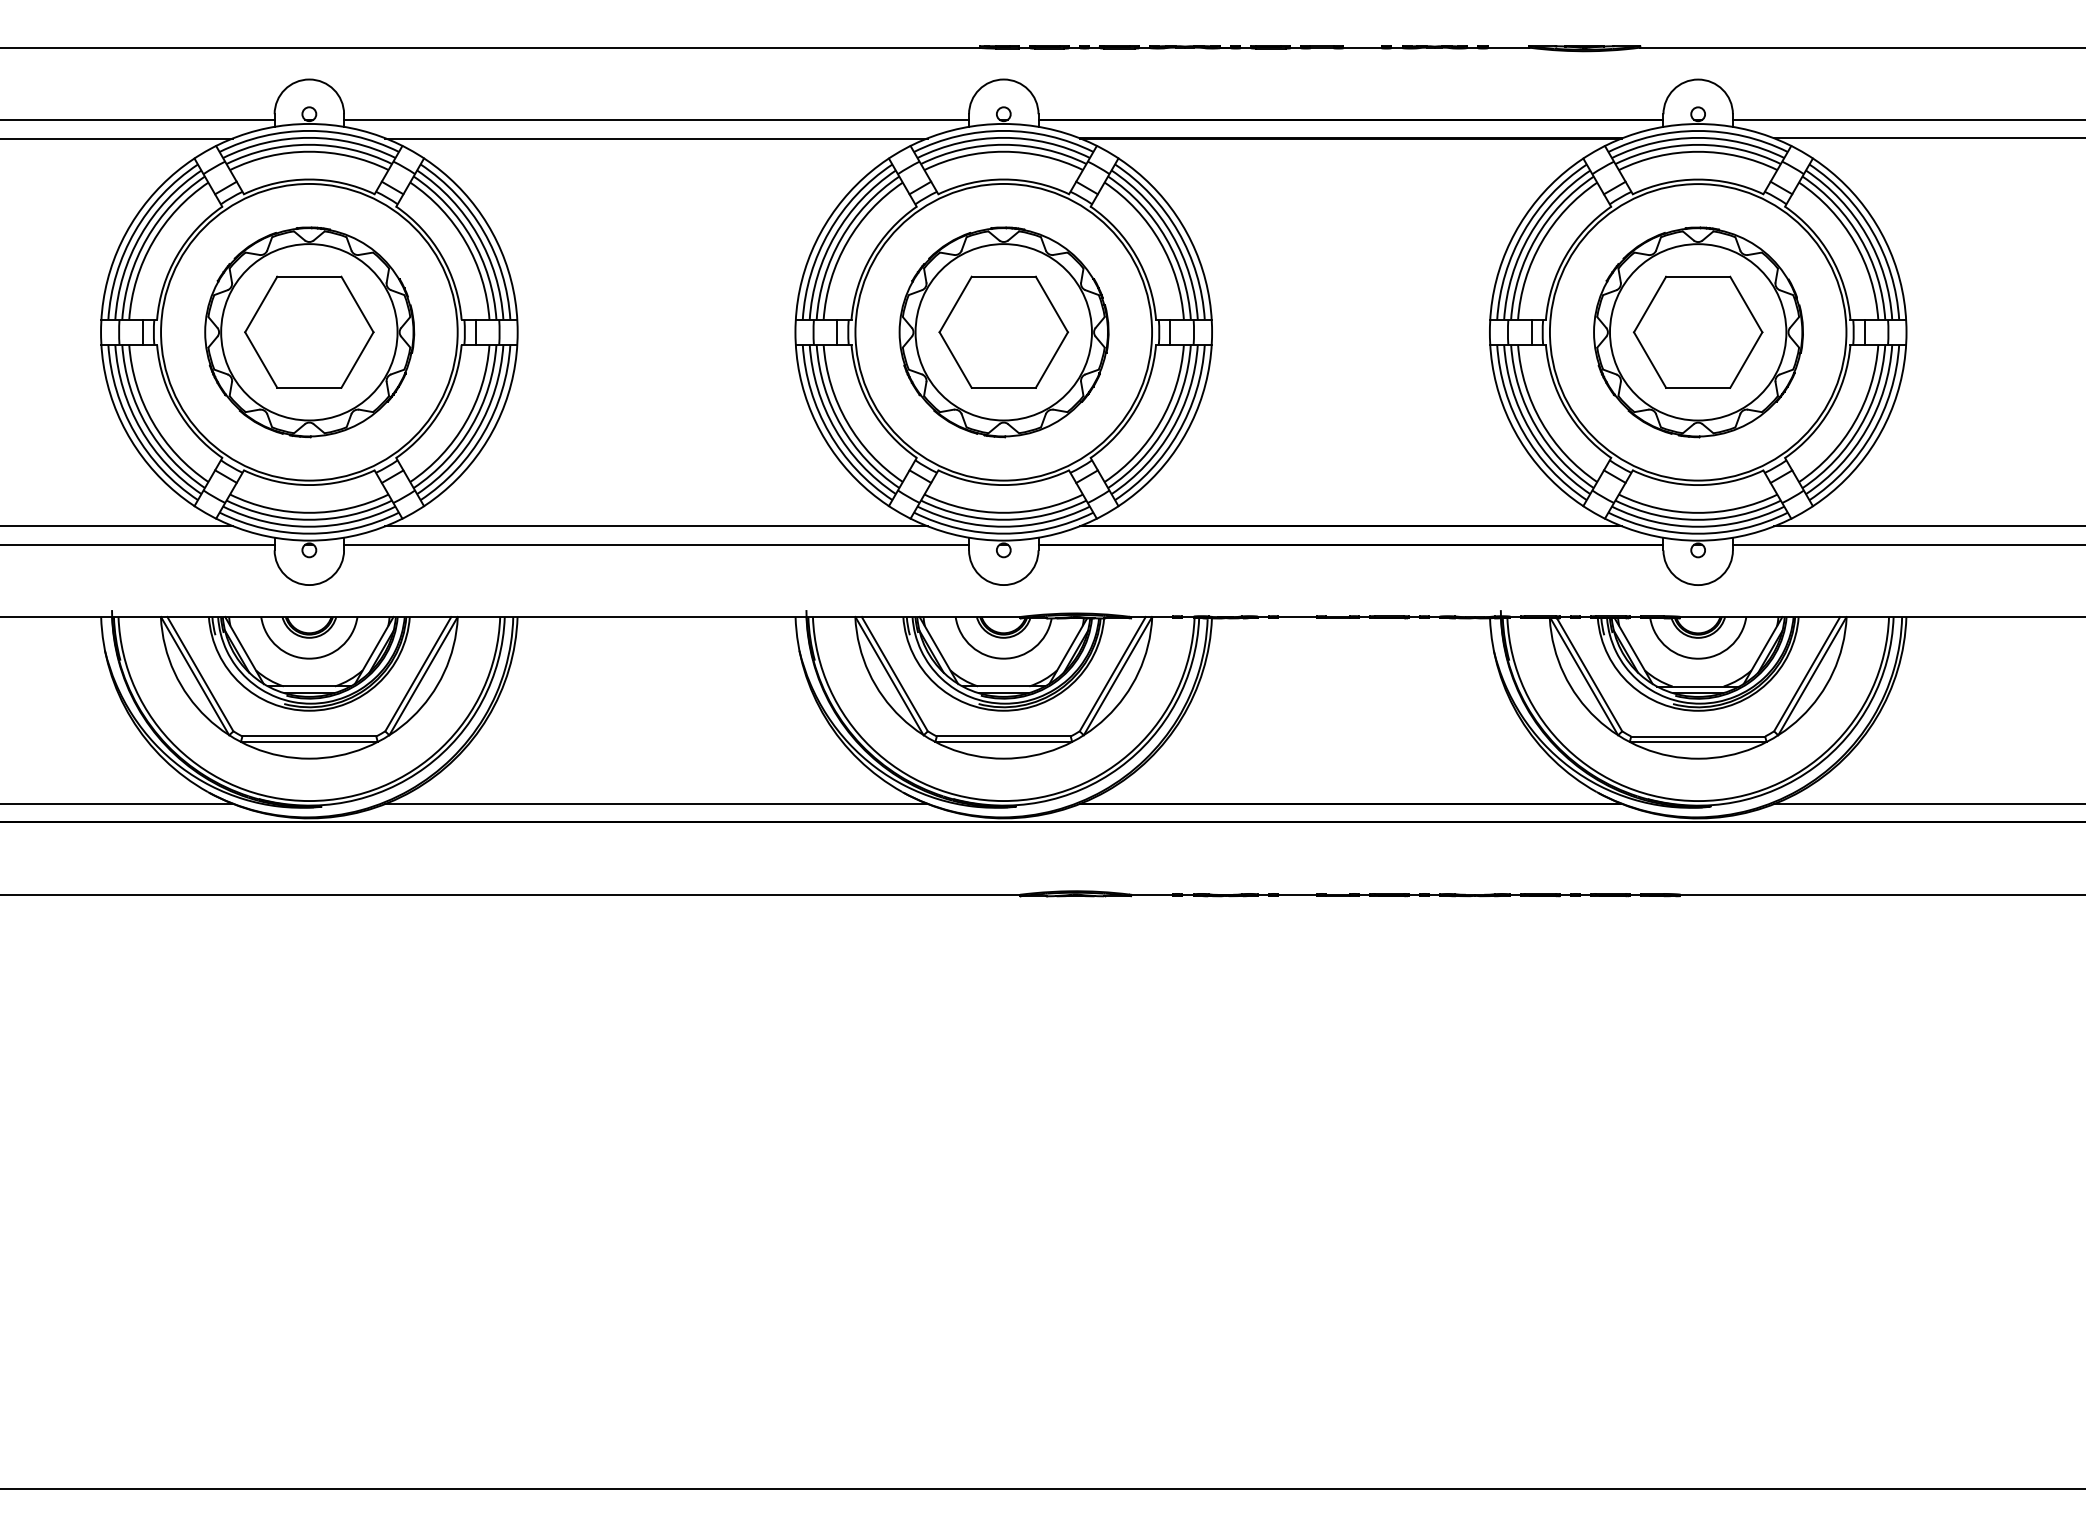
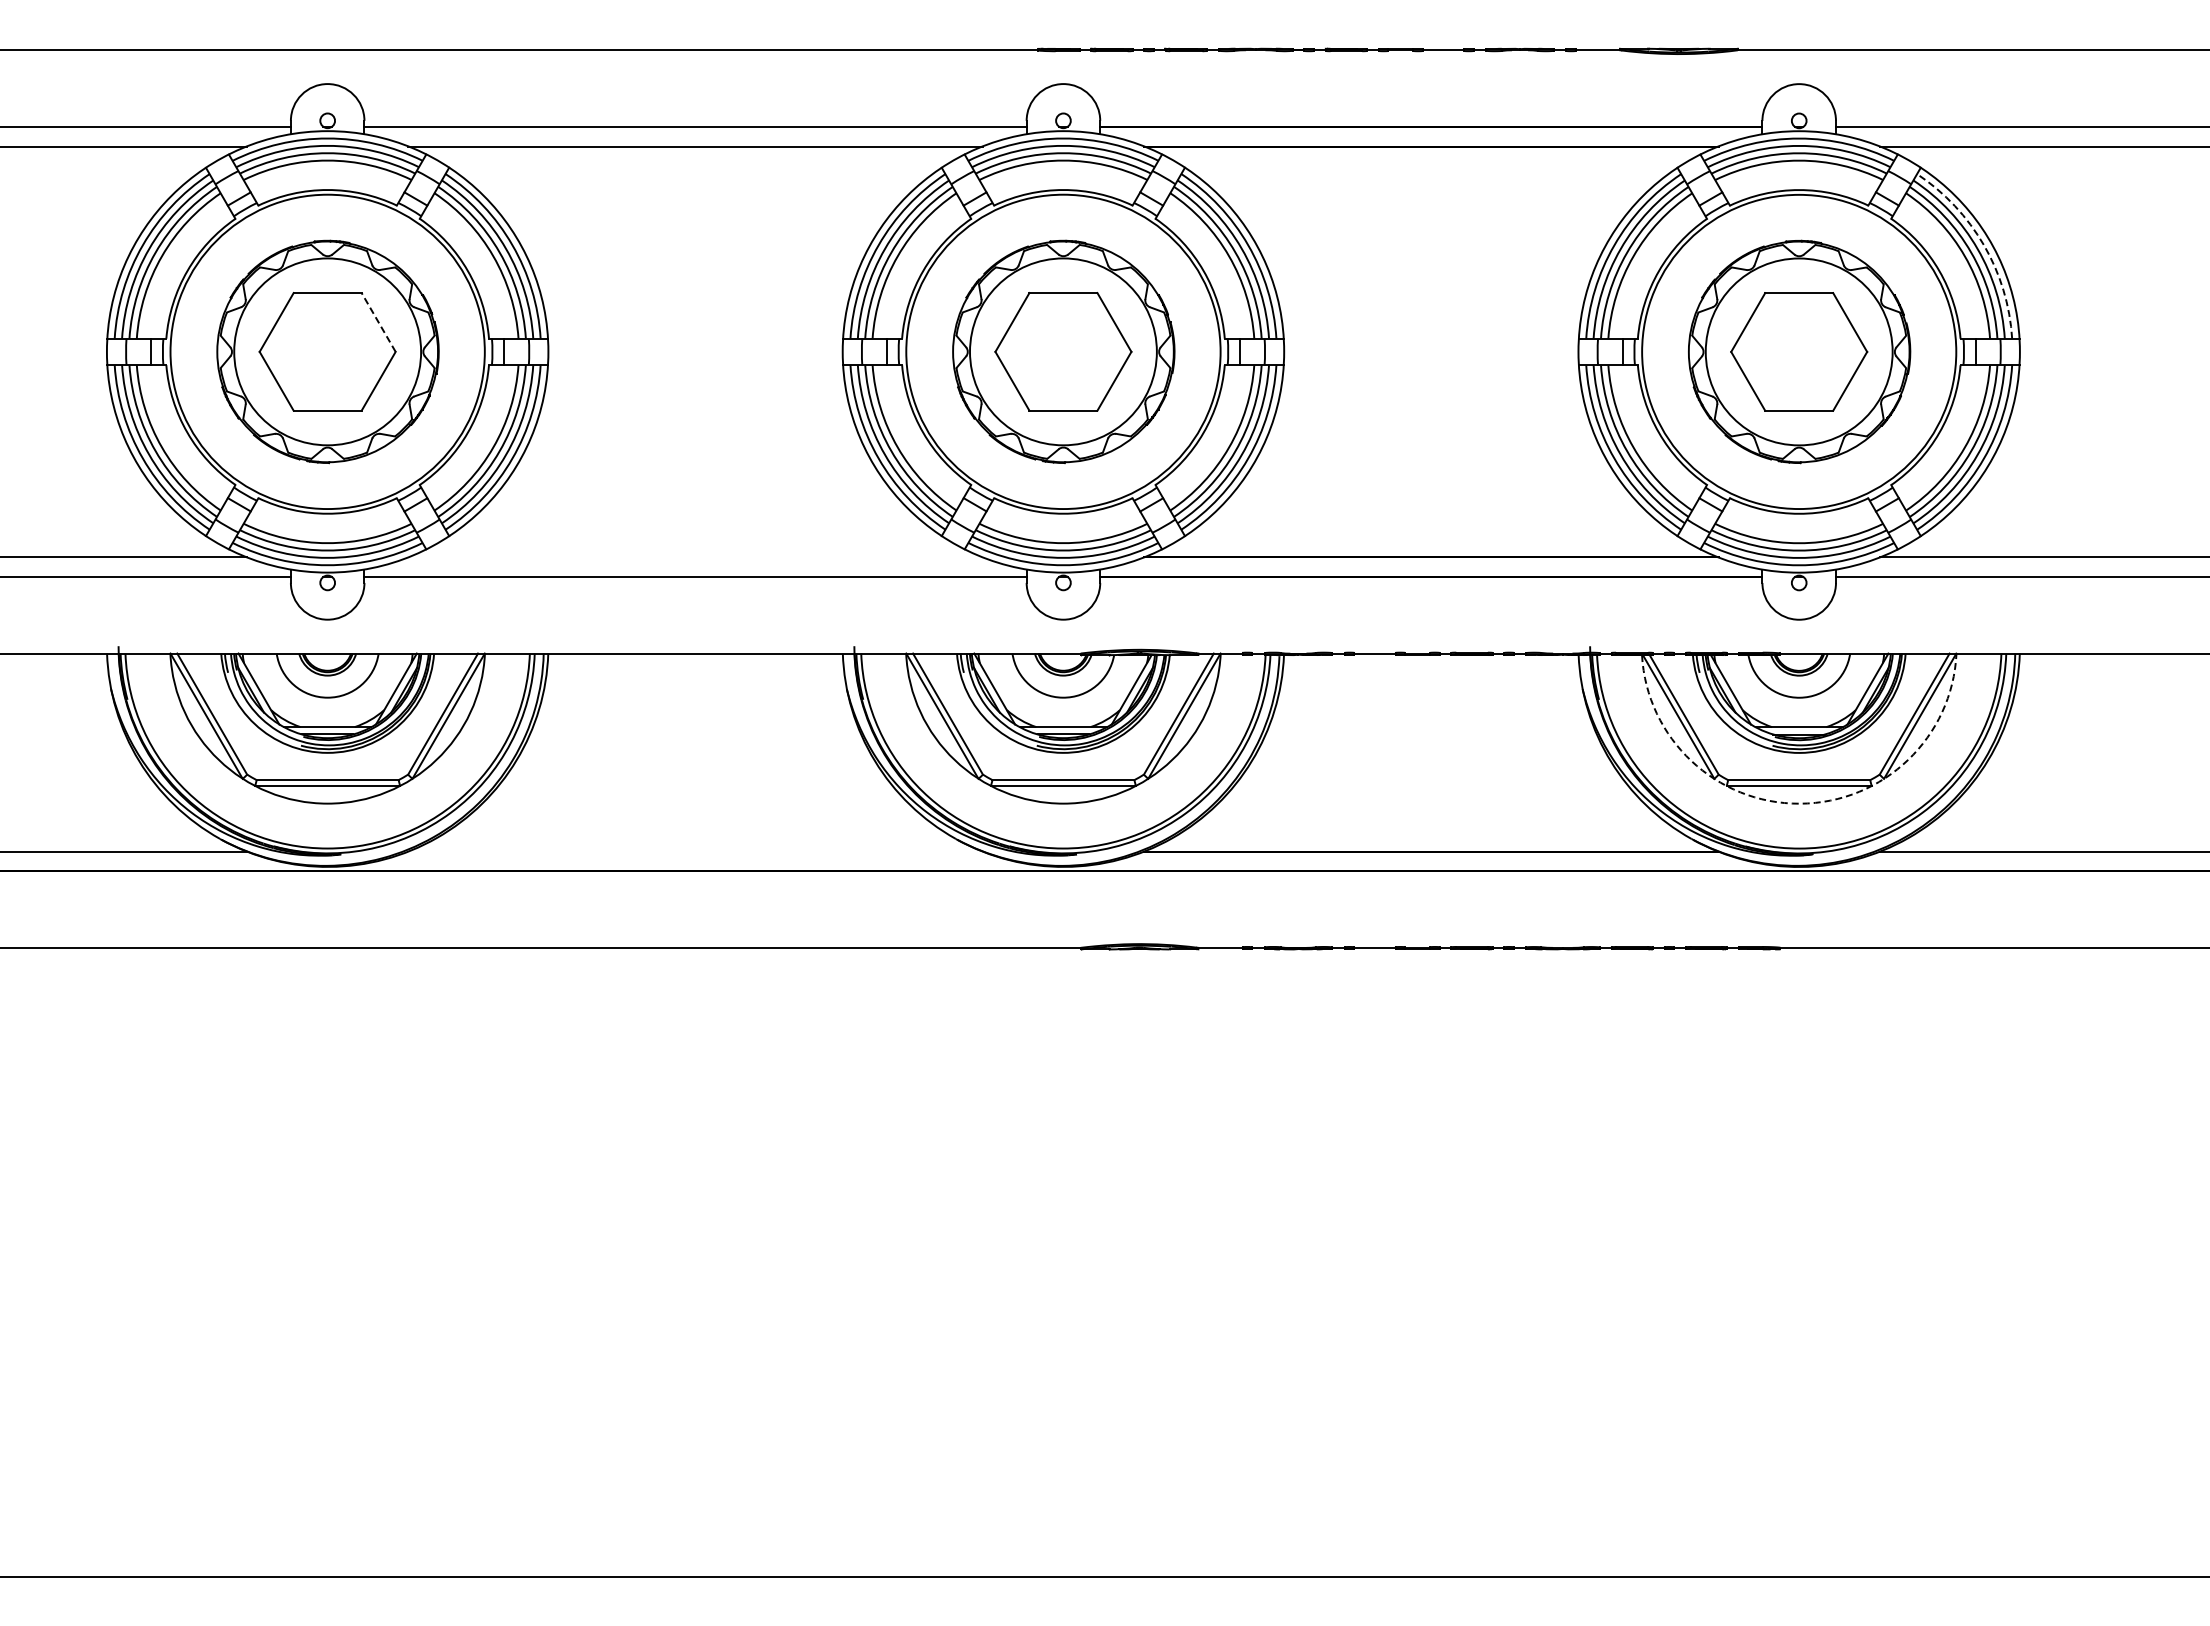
arc: (1872, 231) -> (1983, 245), solid -> dashed
line: (357, 304) -> (378, 322), solid -> dashed
line: (656, 526) -> (695, 557), removed
arc: (1698, 758) -> (1799, 803), solid -> dashed
line: (656, 803) -> (695, 851), removed

